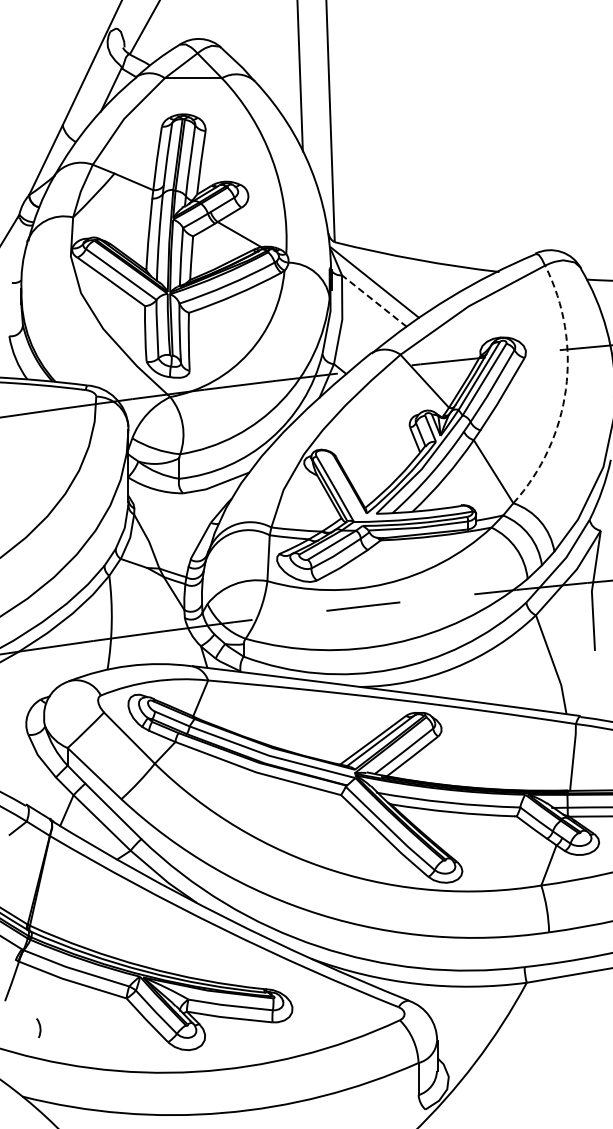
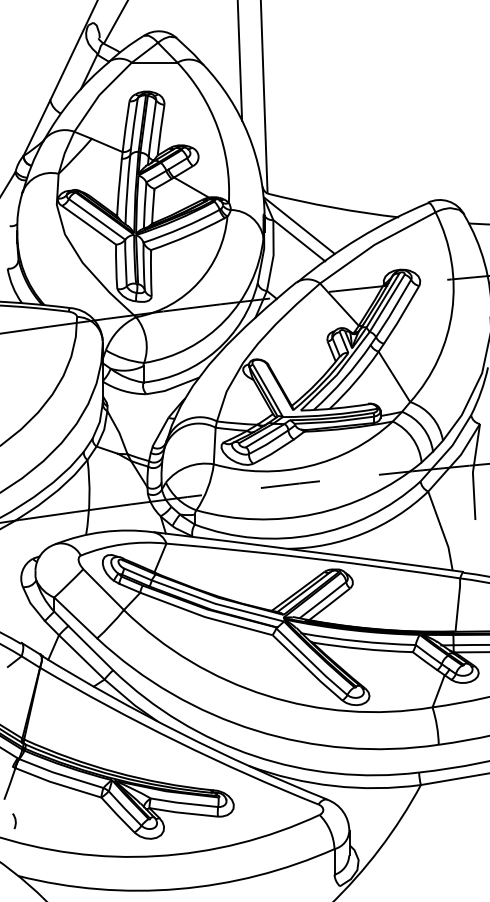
line: (374, 300) -> (299, 240), dashed -> solid
arc: (565, 389) -> (451, 311), dashed -> solid
arc: (39, 1028) -> (15, 821), moved

